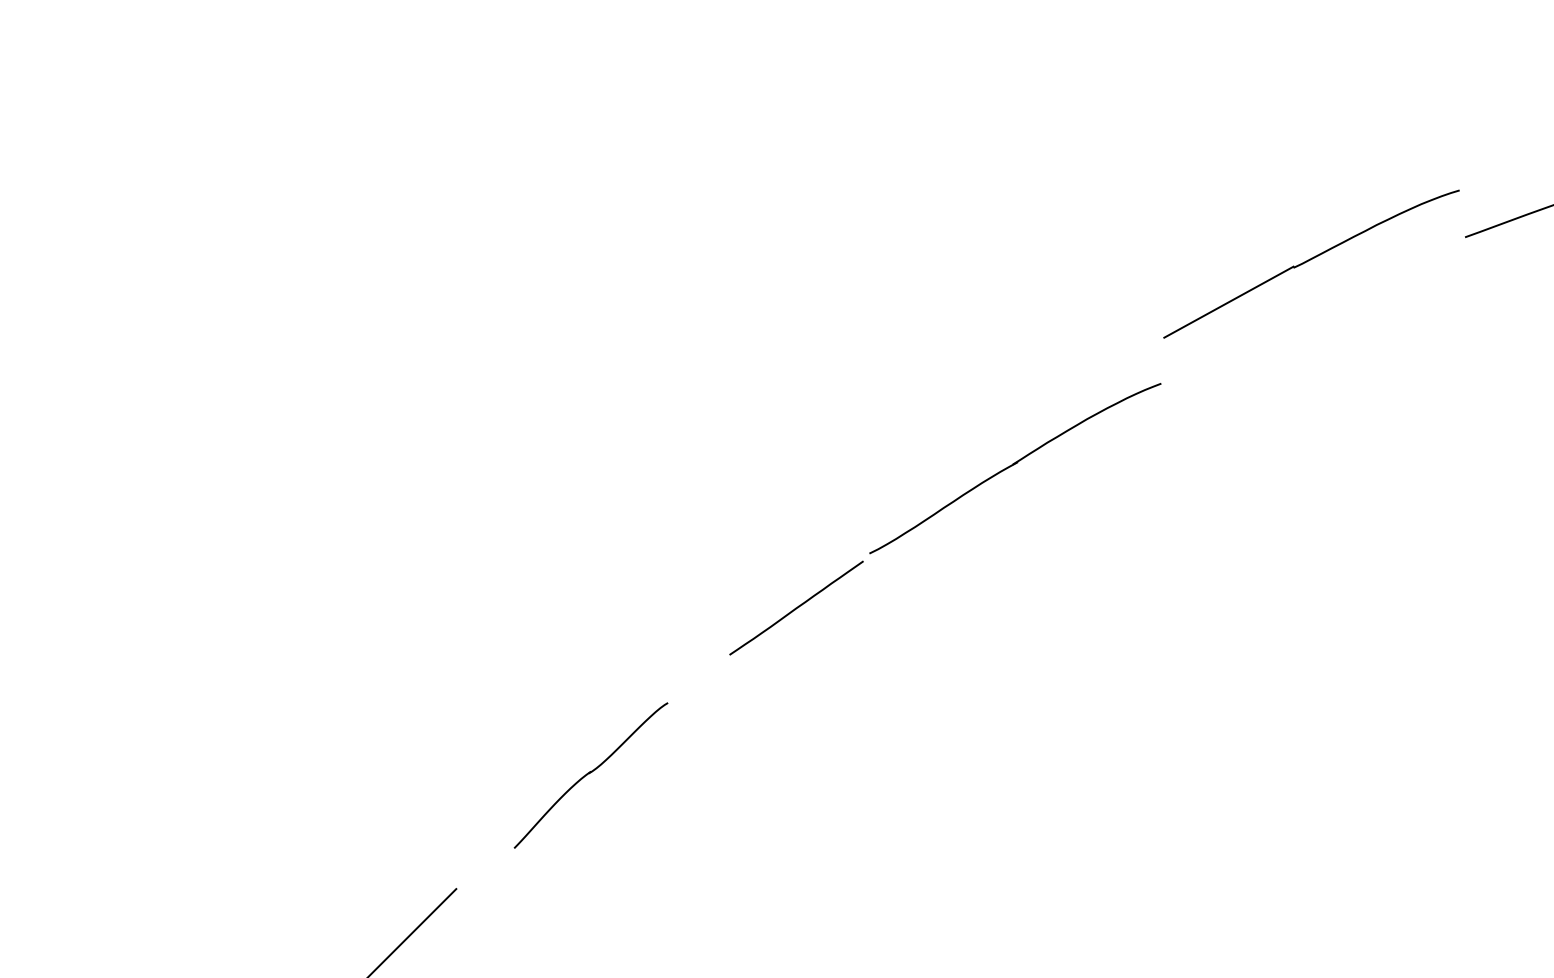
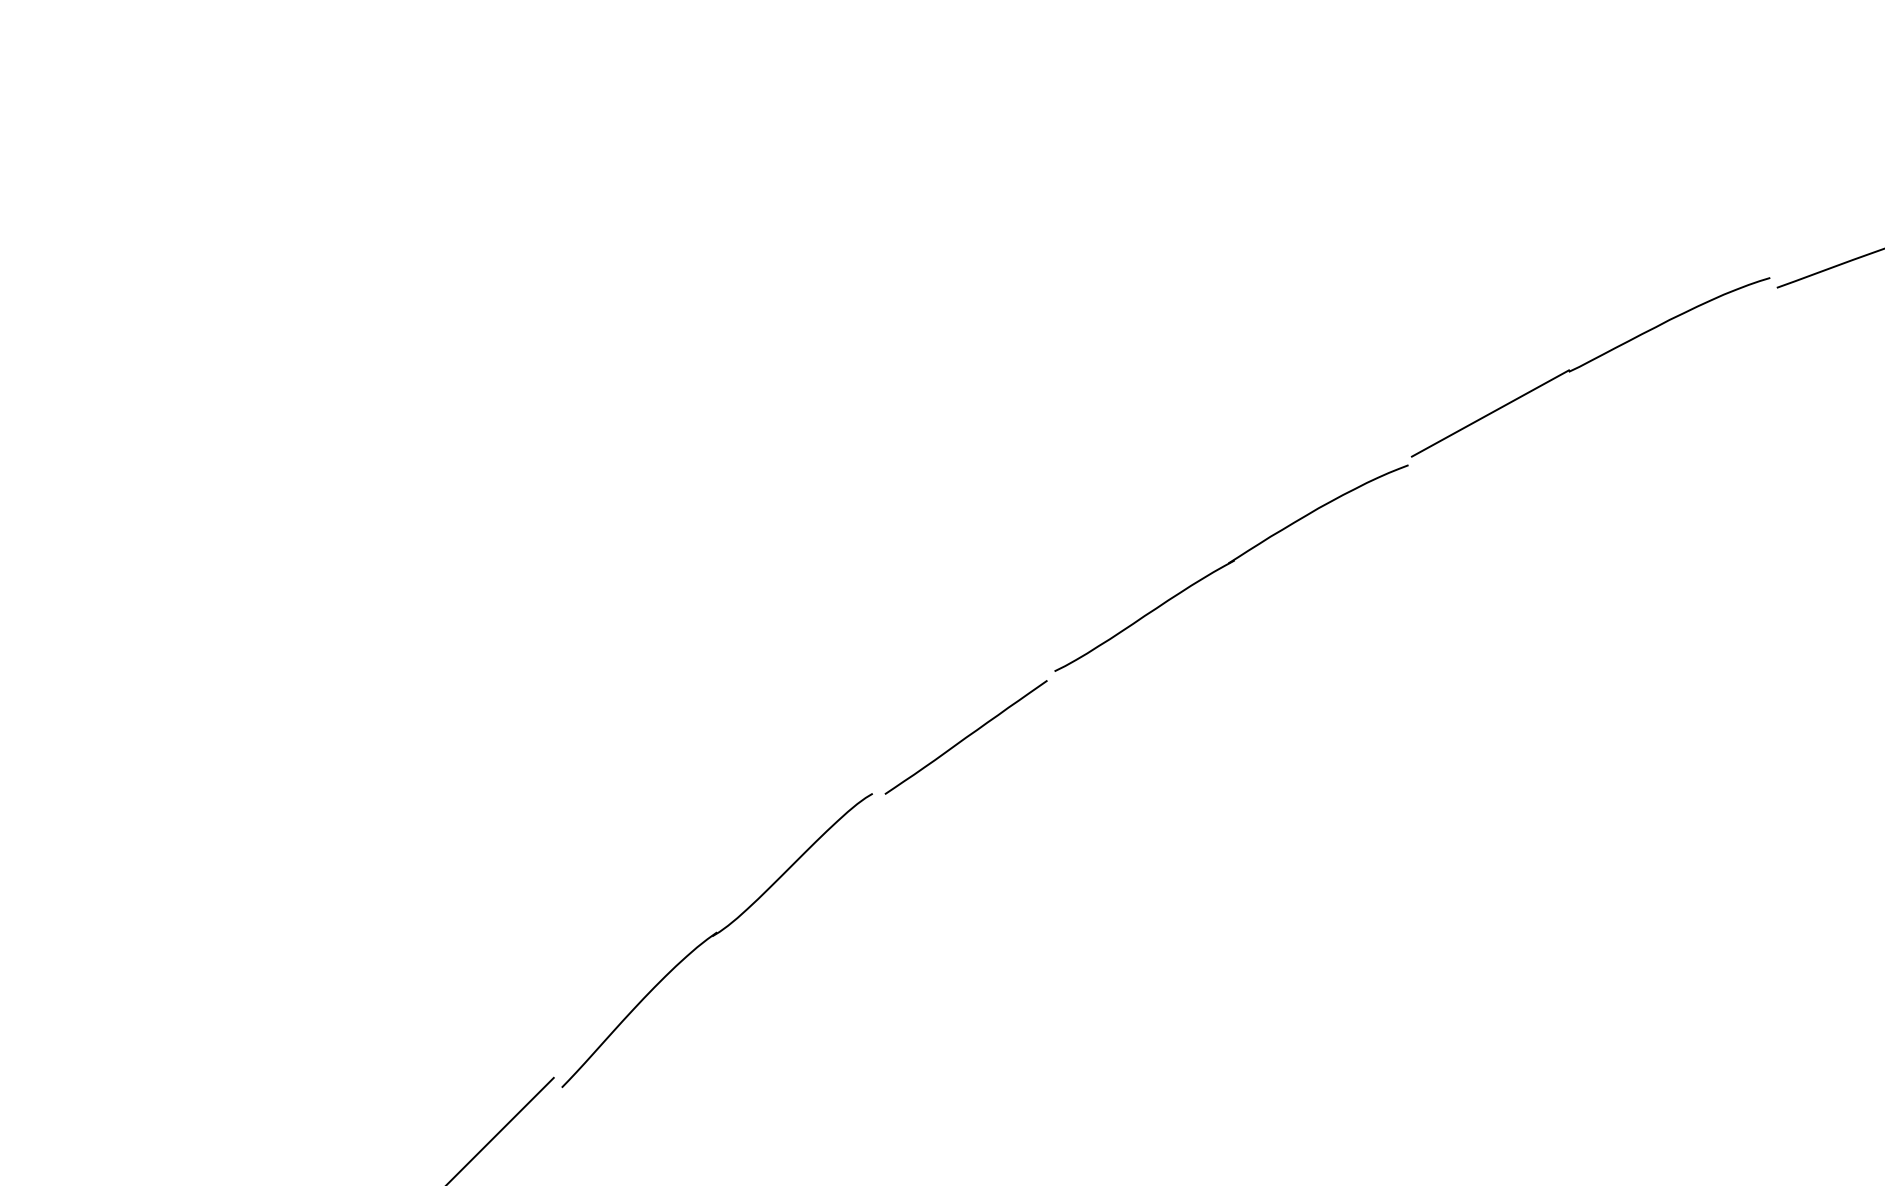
part: (1311, 264) -> (1590, 367), moved
part: (590, 775) -> (716, 940), size x1.67

